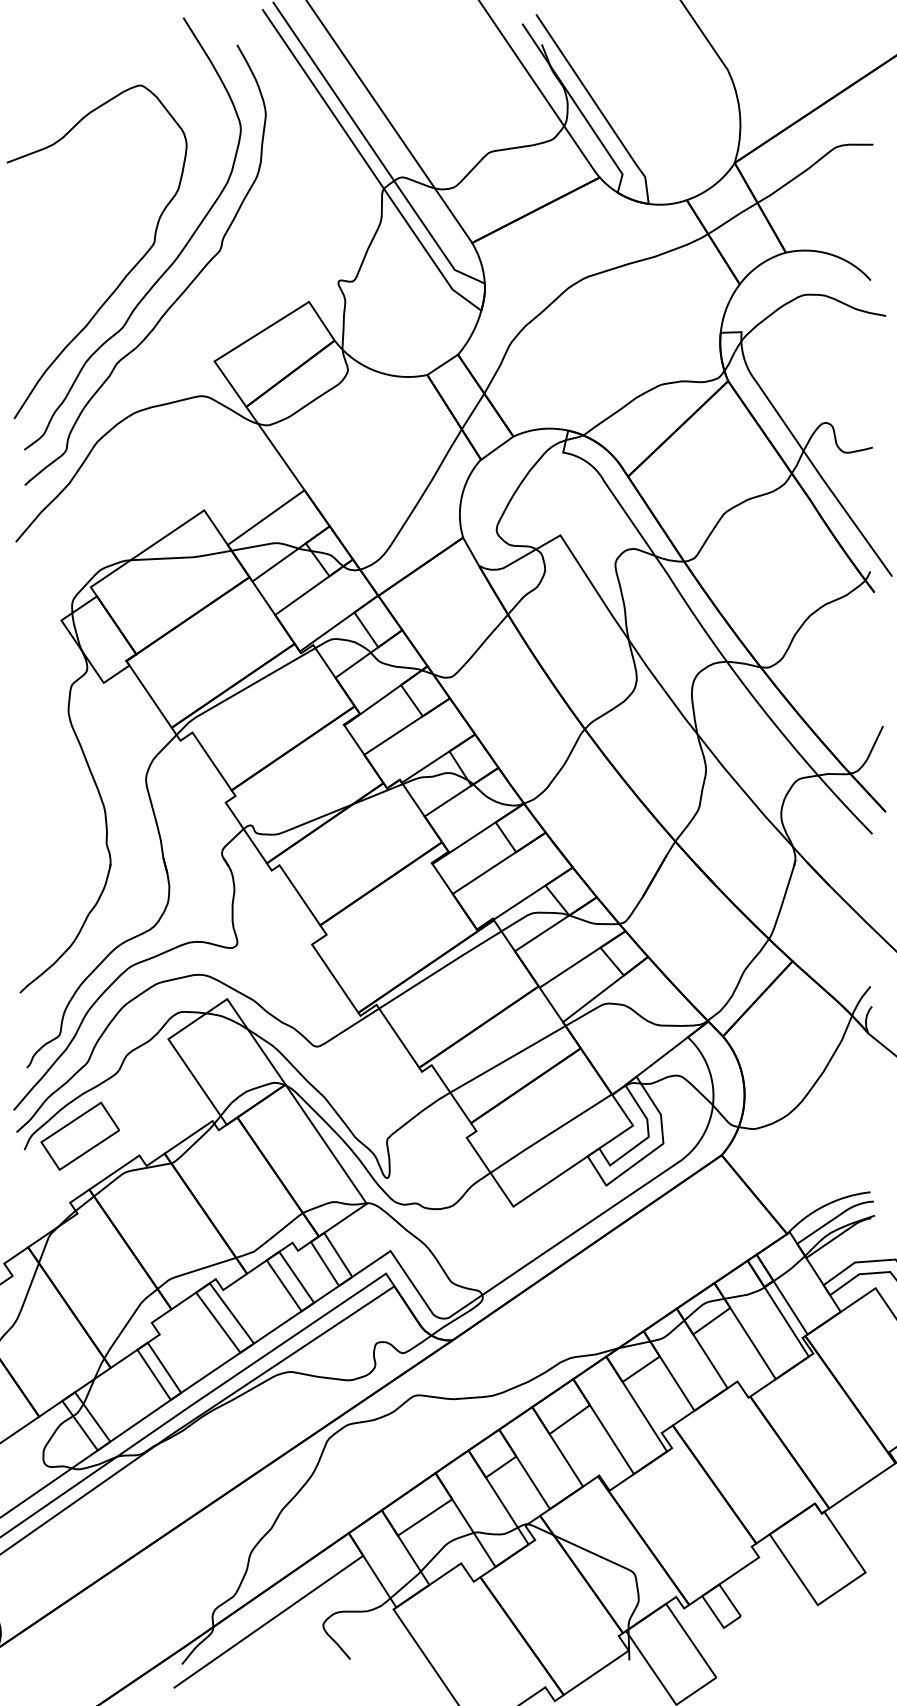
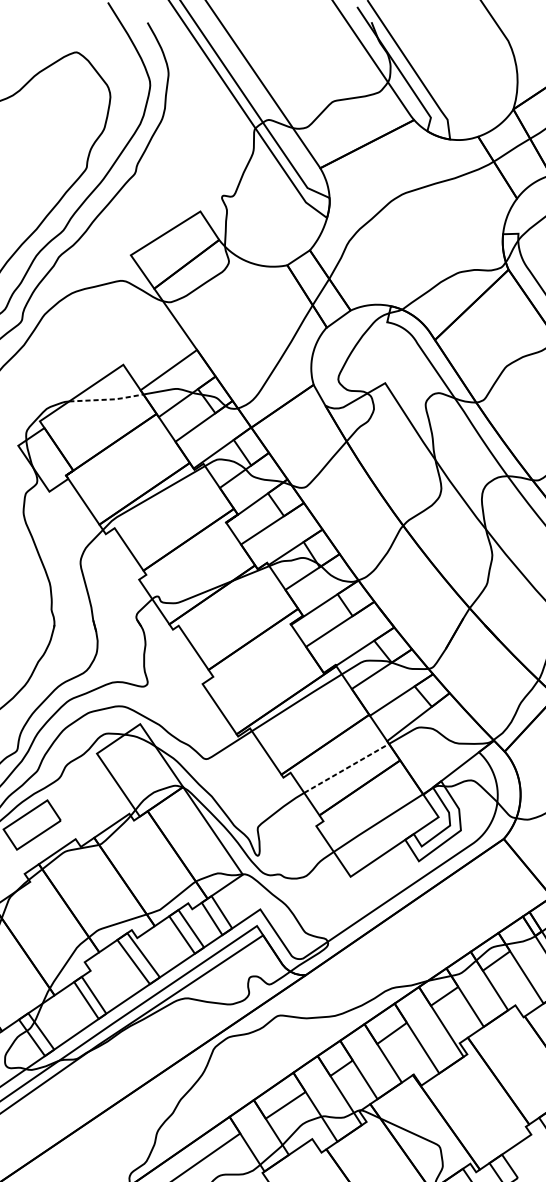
line: (183, 557) -> (108, 399), solid -> dashed
line: (507, 1059) -> (346, 768), solid -> dashed

